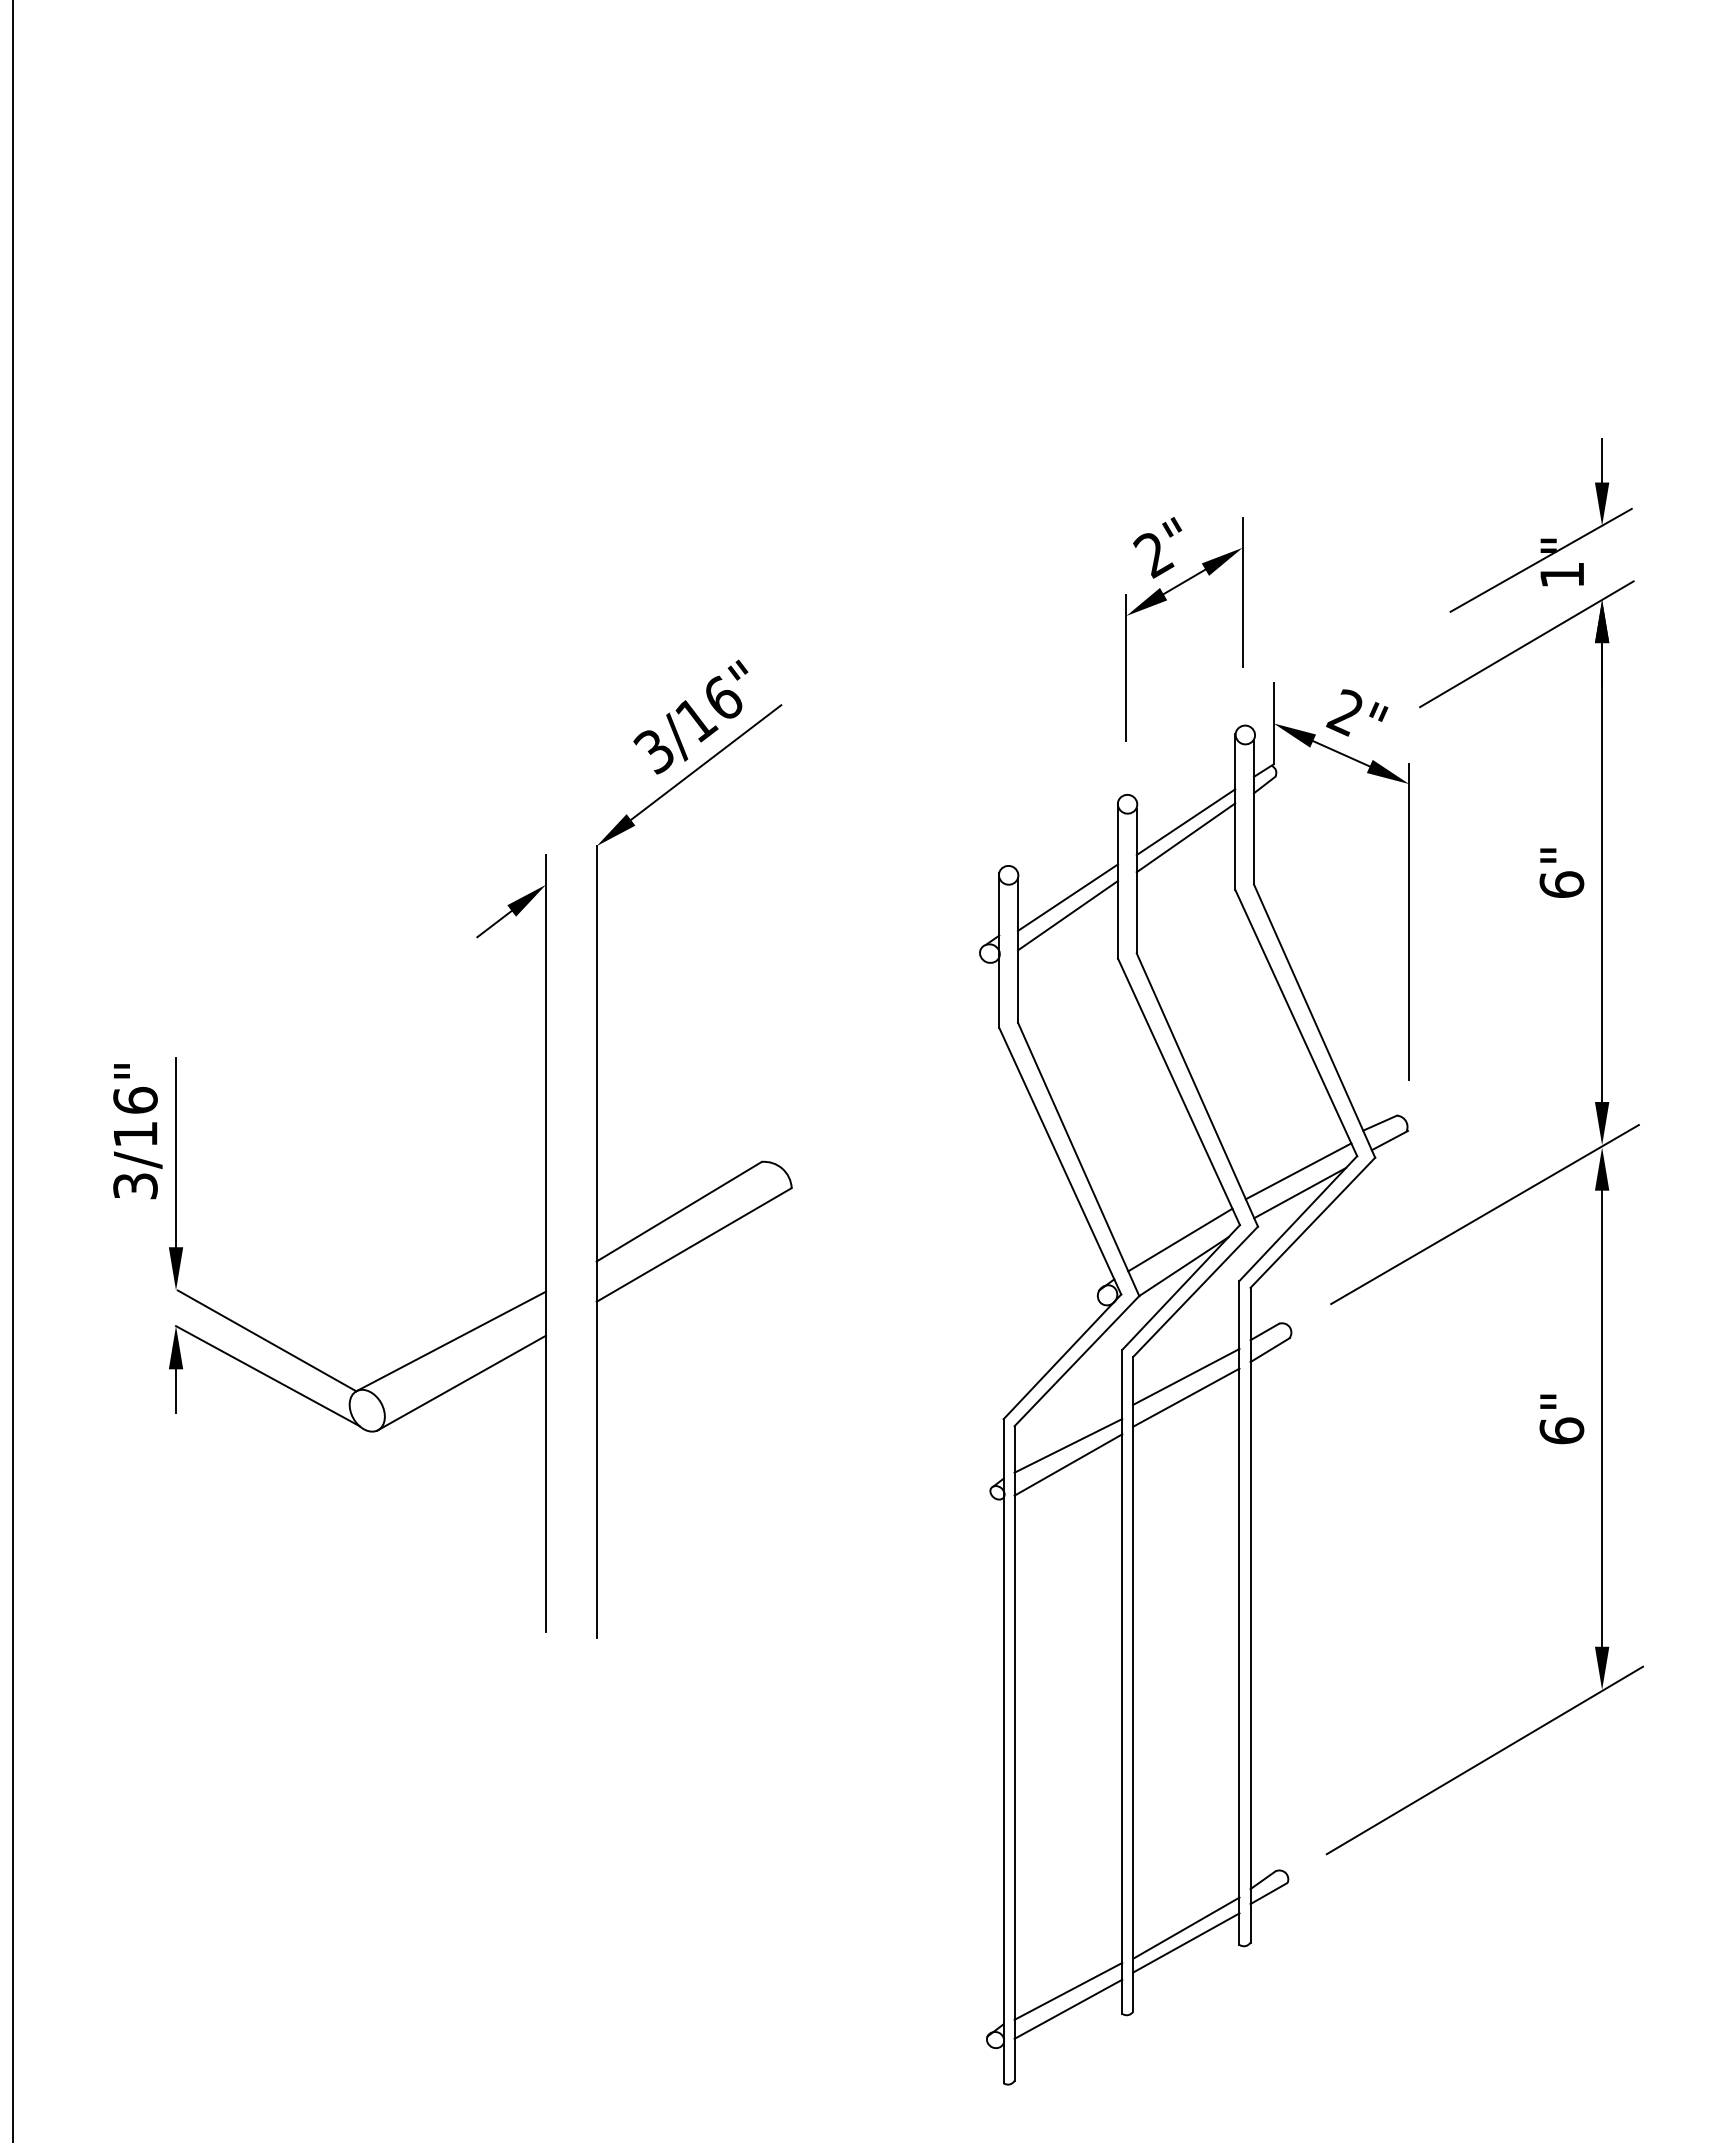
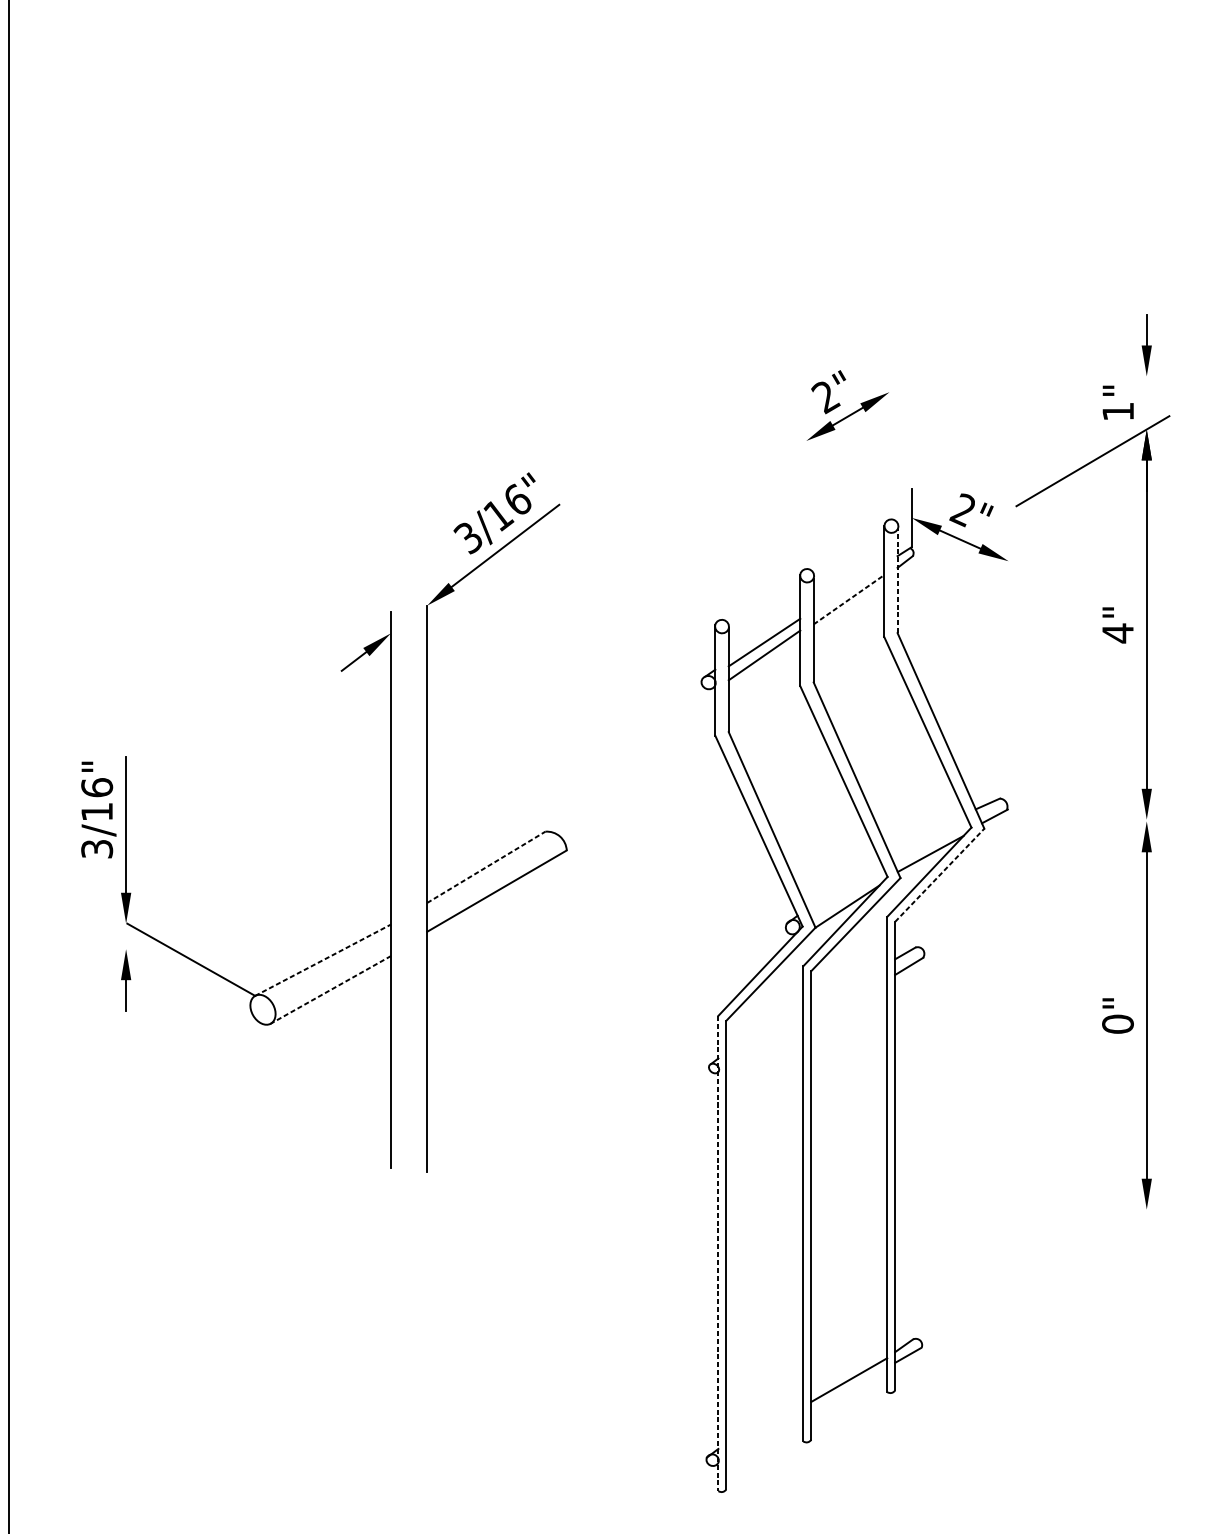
line: (1540, 559) -> (1102, 400), removed
line: (1242, 592) -> (889, 424), removed
line: (1126, 667) -> (806, 477), removed
line: (1253, 811) -> (897, 580), solid -> dashed
line: (1185, 822) -> (848, 588), removed
line: (1186, 837) -> (849, 599), solid -> dashed
text: (1561, 884) -> (1117, 633), 6" -> 4"
line: (1409, 921) -> (1008, 659), removed
line: (1298, 1171) -> (929, 838), removed
line: (679, 1211) -> (486, 867), solid -> dashed
line: (1484, 1214) -> (1062, 869), removed
line: (1313, 1222) -> (940, 875), solid -> dashed
line: (1180, 1239) -> (845, 887), removed
line: (451, 1341) -> (323, 960), solid -> dashed
line: (267, 1376) -> (191, 985), removed
line: (1186, 1376) -> (849, 985), removed
line: (461, 1383) -> (330, 990), solid -> dashed
line: (1186, 1397) -> (849, 1000), removed
text: (1561, 1430) -> (1117, 1023), 6" -> 0"
line: (1068, 1445) -> (764, 1034), removed
line: (1068, 1464) -> (764, 1048), removed
line: (1003, 1751) -> (718, 1253), solid -> dashed
line: (1484, 1760) -> (1062, 1260), removed
line: (1186, 1942) -> (849, 1390), removed
line: (1068, 1990) -> (764, 1424), removed
line: (1068, 2008) -> (764, 1437), removed

